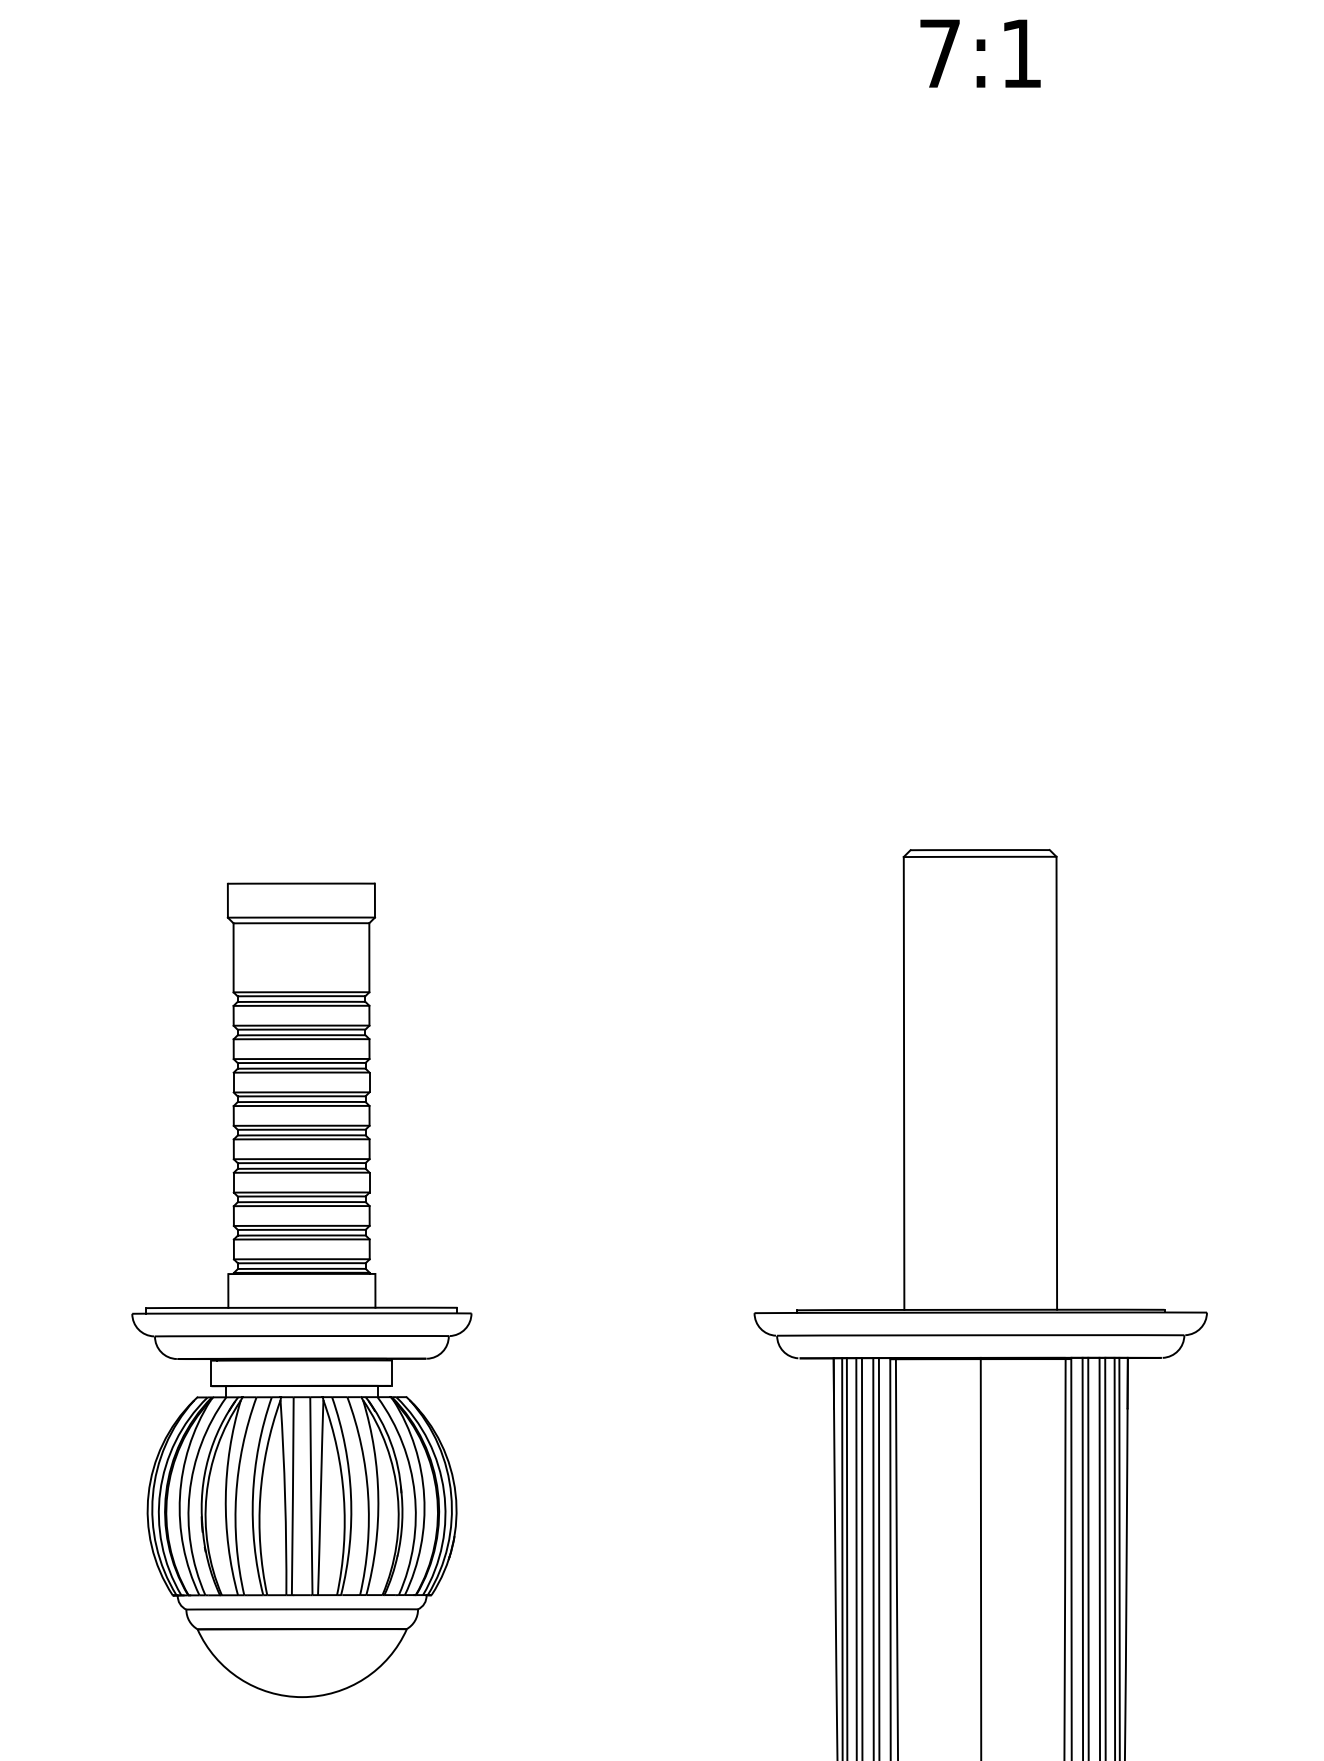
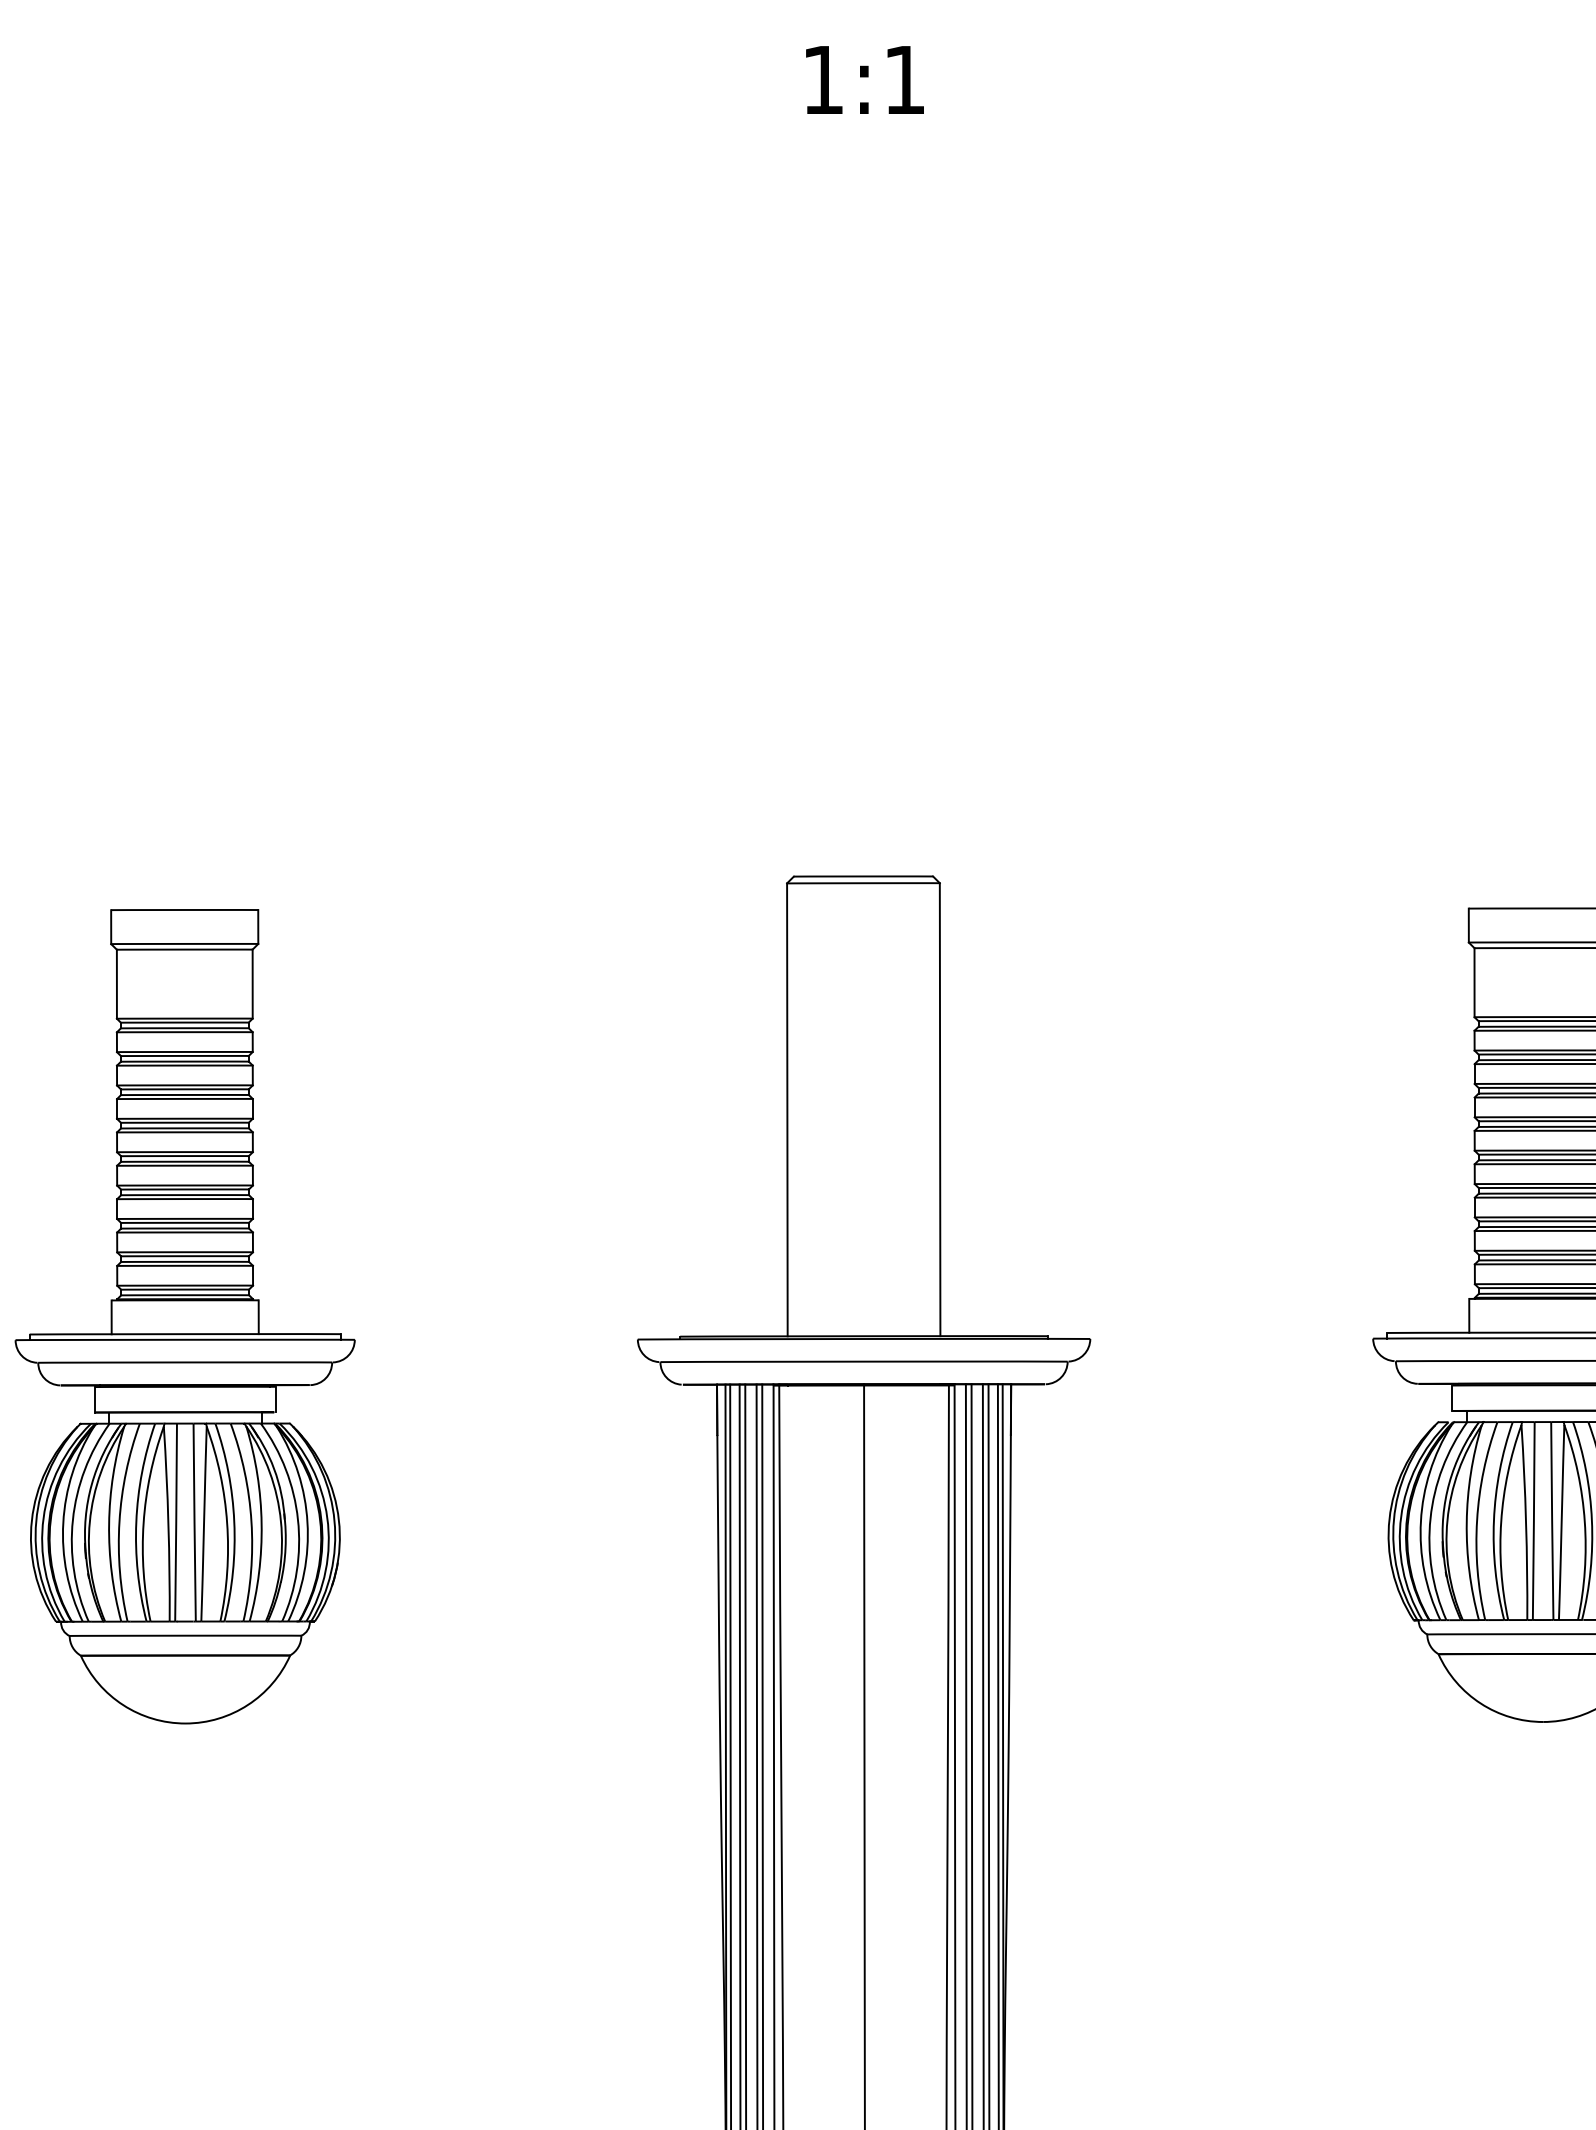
text: (939, 53) -> (822, 79), 7:1 -> 1:1

